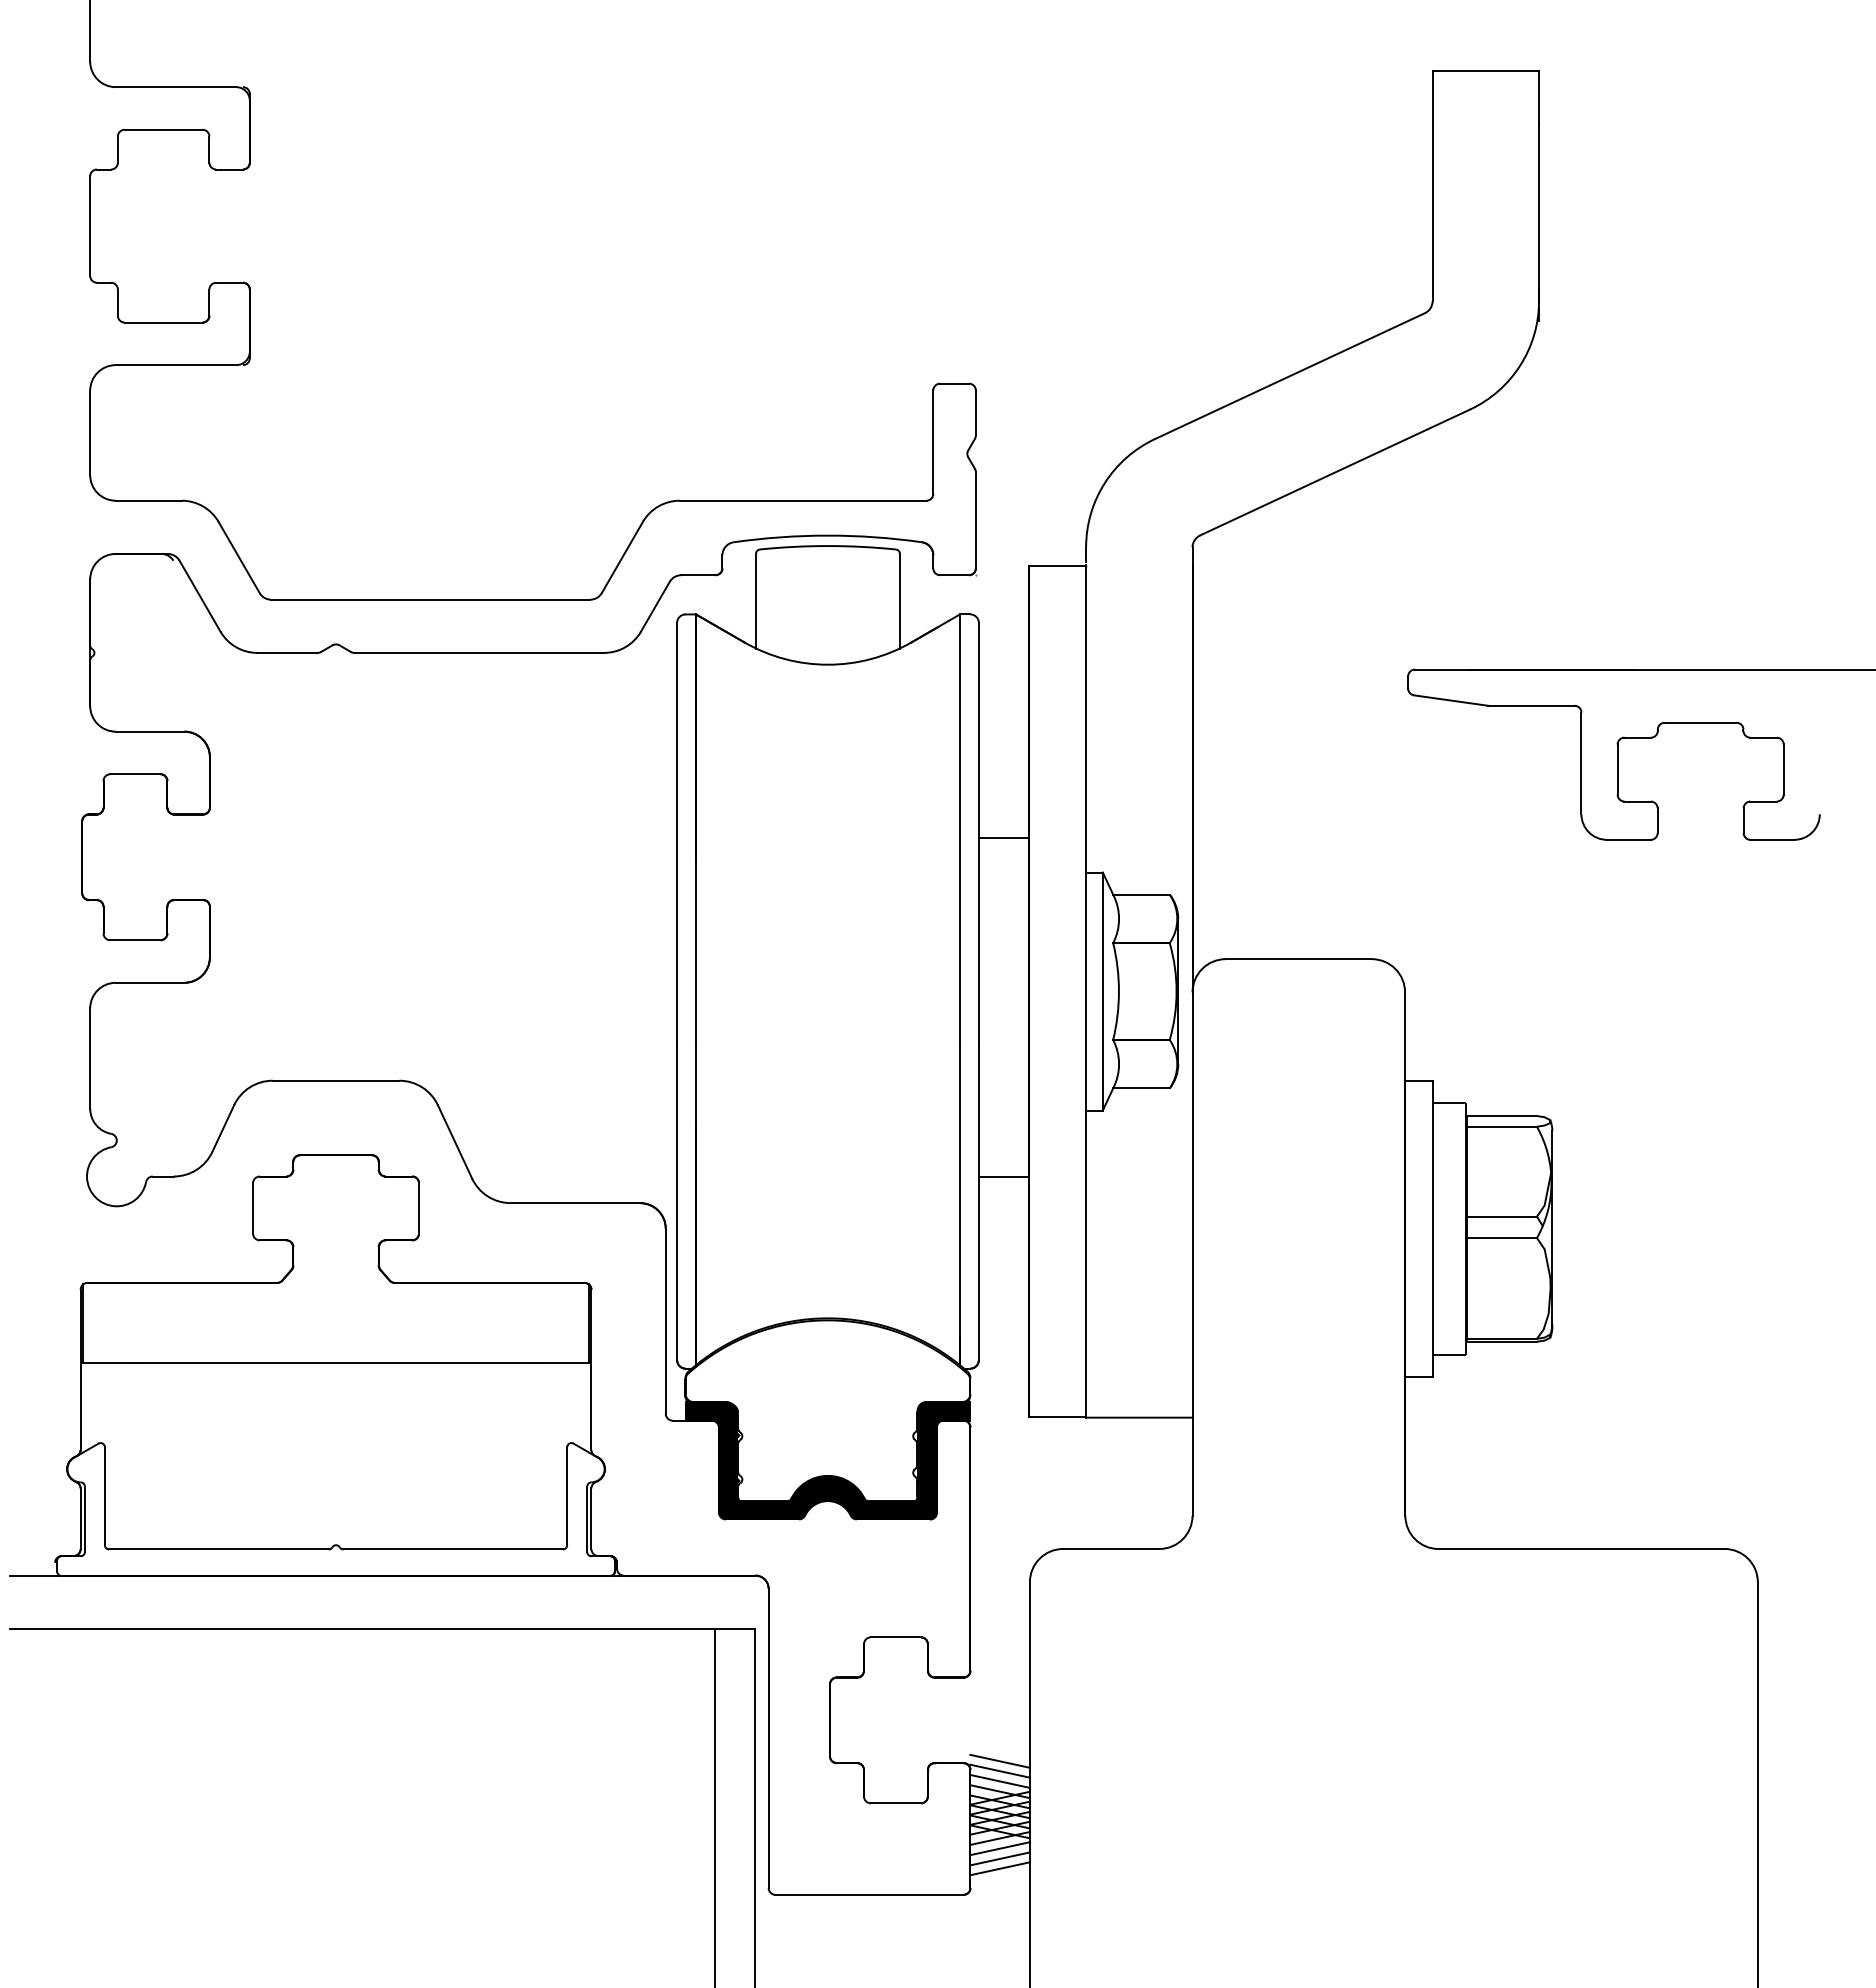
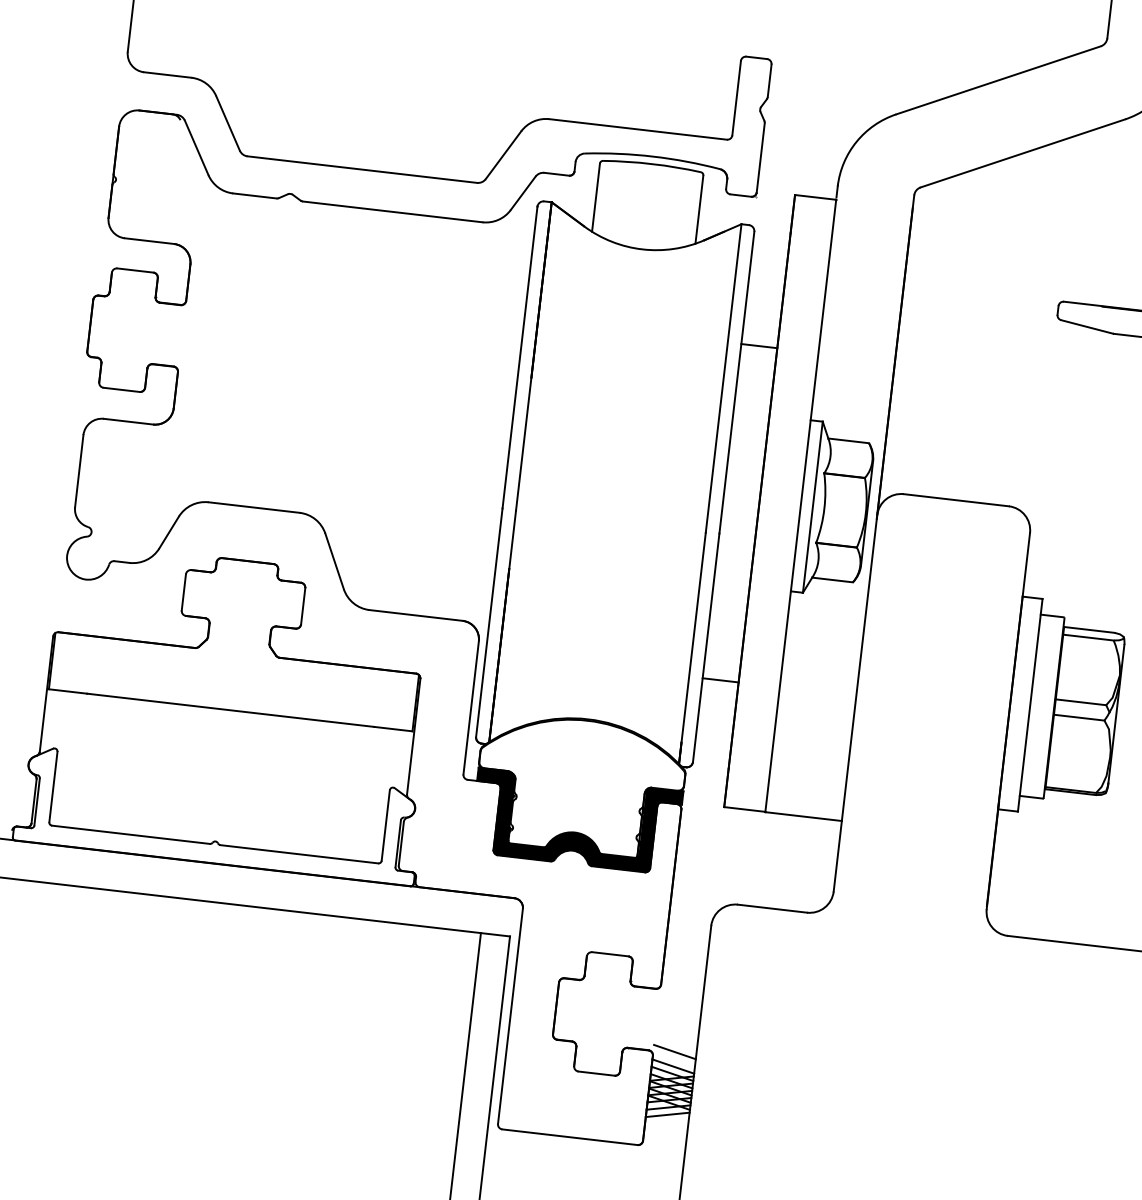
line: (1003, 837) -> (759, 345), moved
line: (1003, 1176) -> (720, 680), moved
line: (999, 1770) -> (673, 1058), removed
line: (999, 1858) -> (666, 1121), removed
line: (999, 1868) -> (665, 1129), removed

